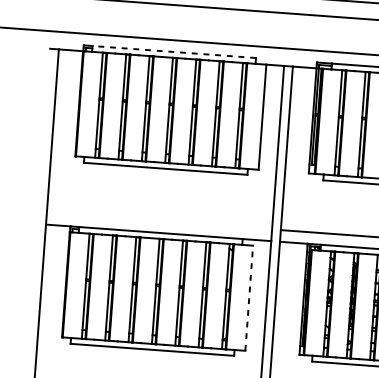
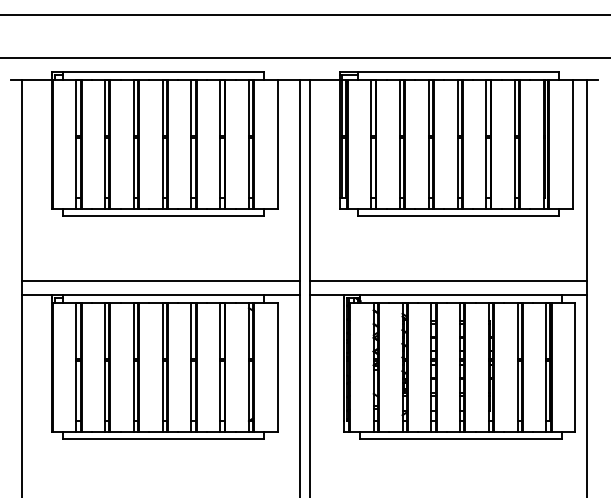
line: (174, 52) -> (163, 72), dashed -> solid
line: (159, 221) -> (160, 281), added
line: (249, 298) -> (277, 367), dashed -> solid

